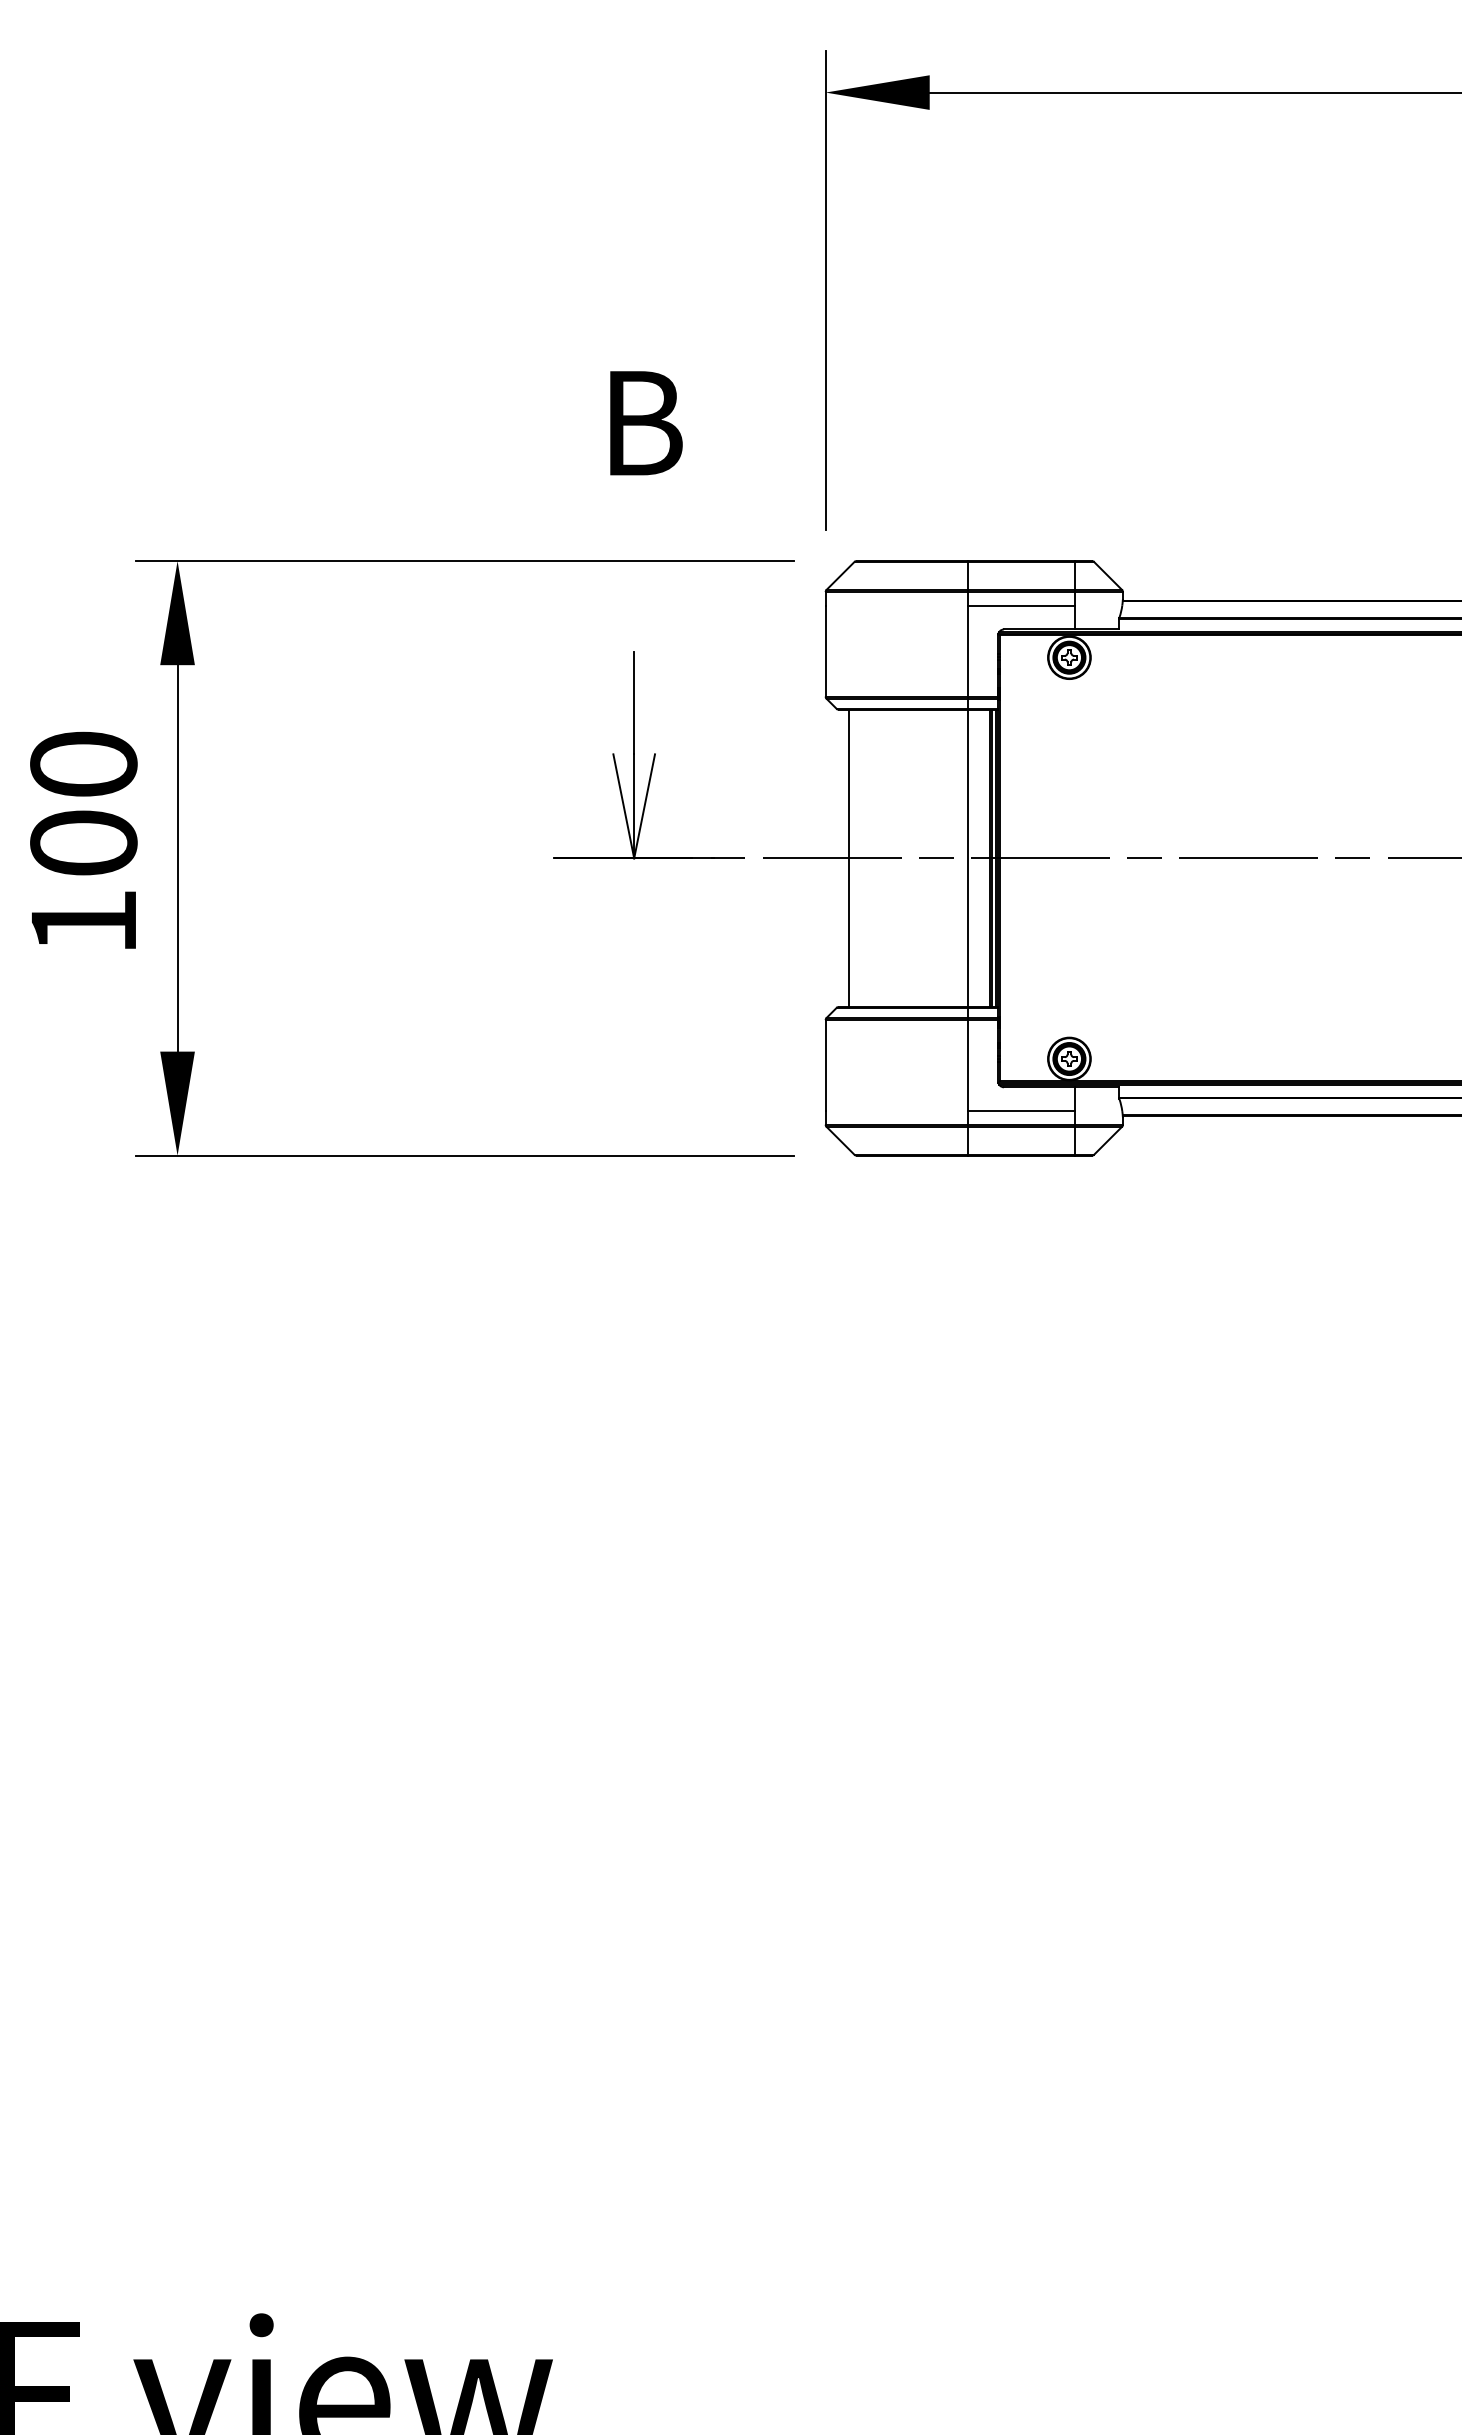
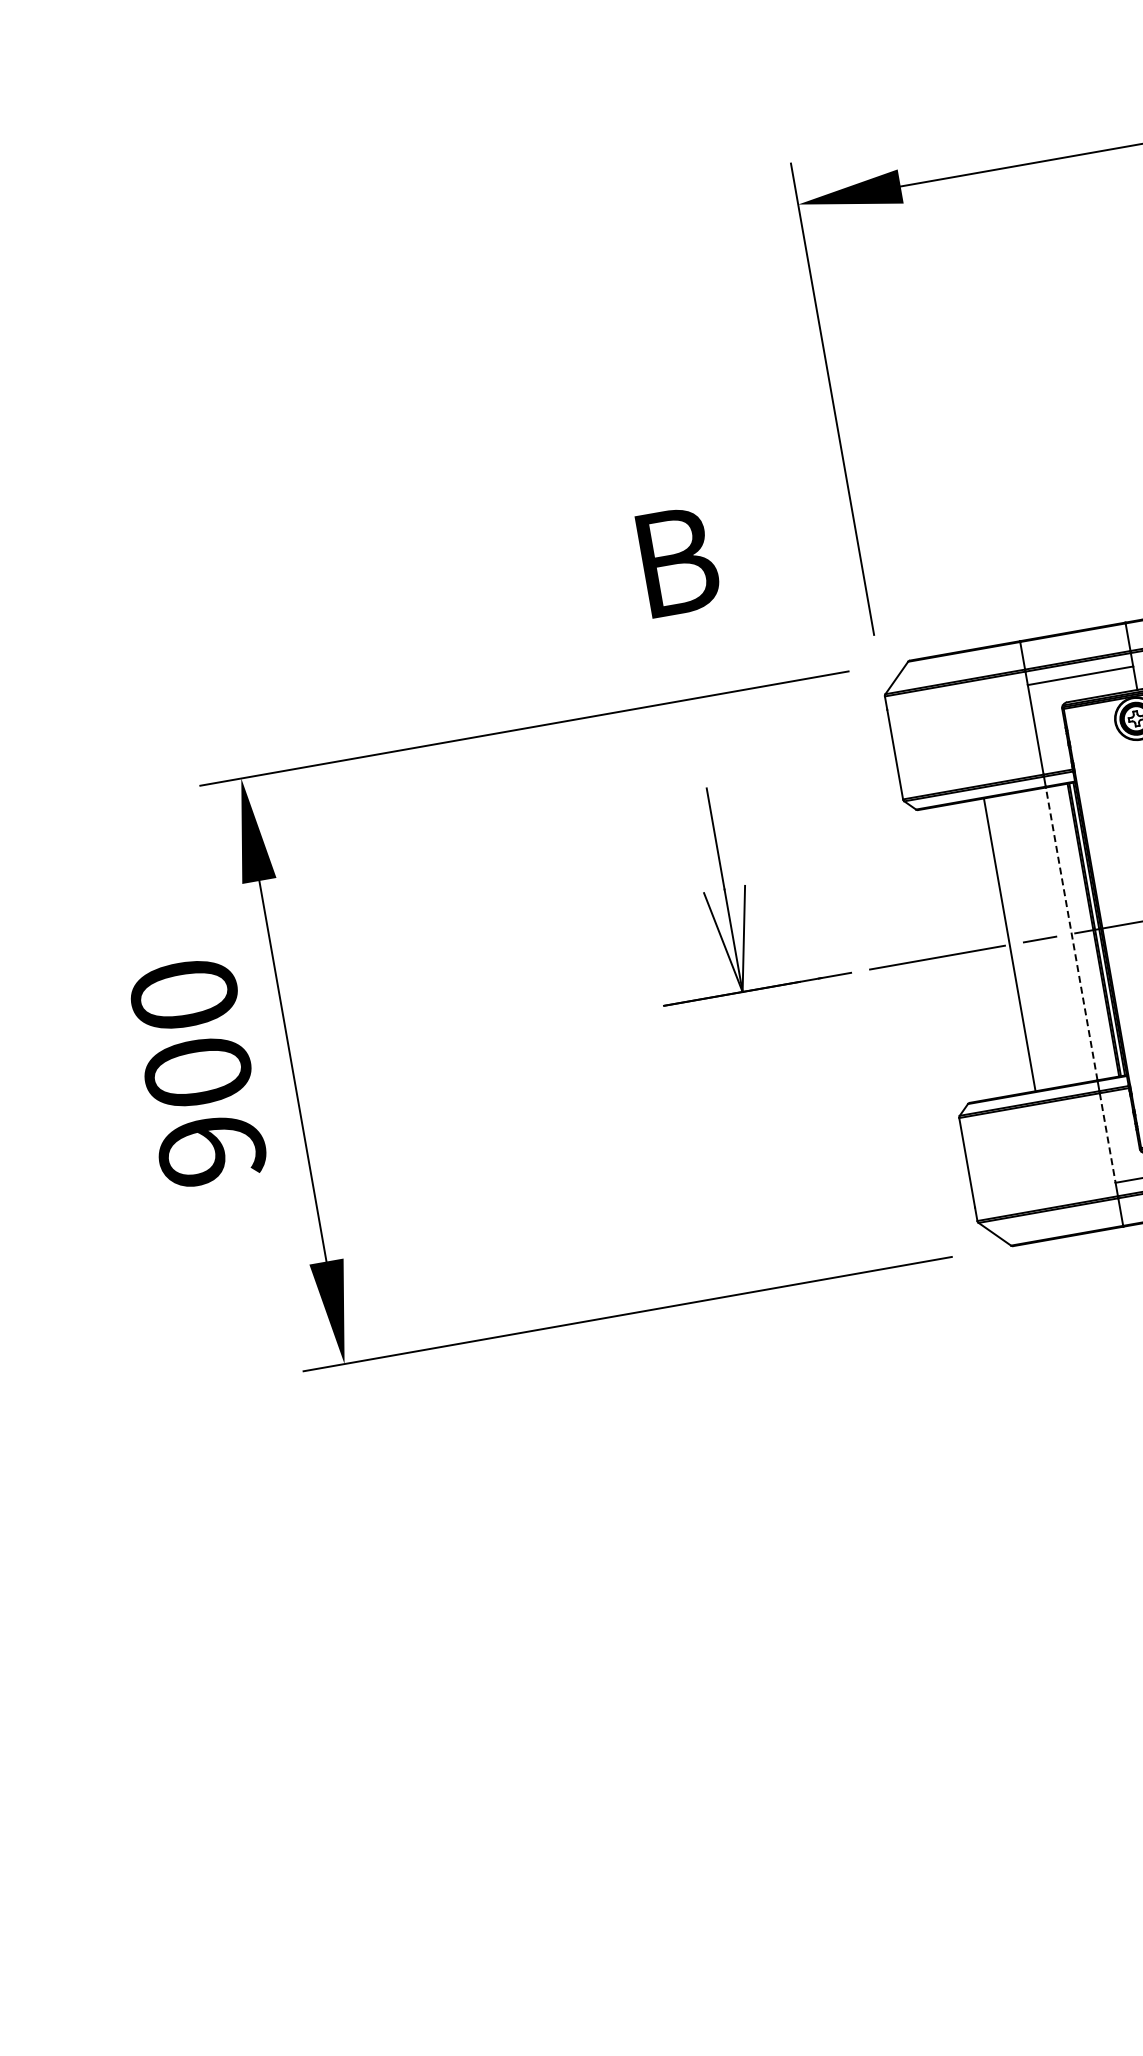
line: (849, 858) -> (1009, 944), moved
line: (968, 858) -> (1071, 934), solid -> dashed
text: (83, 922) -> (211, 1150), 100 -> 900
line: (968, 1066) -> (1107, 1138), solid -> dashed

